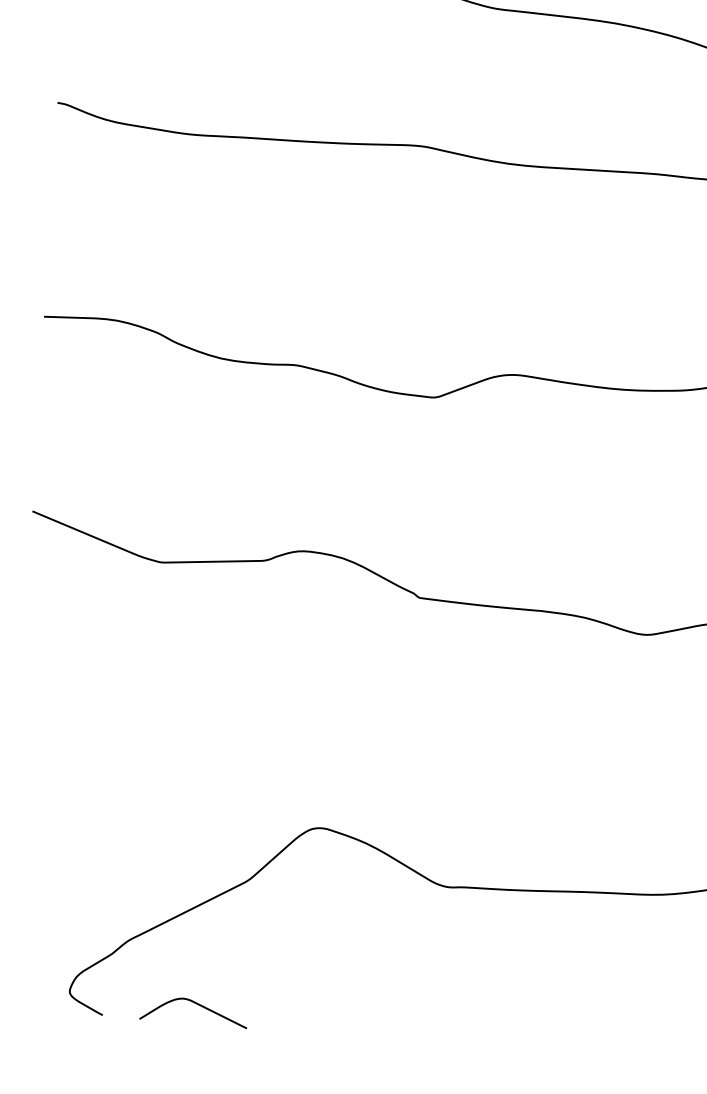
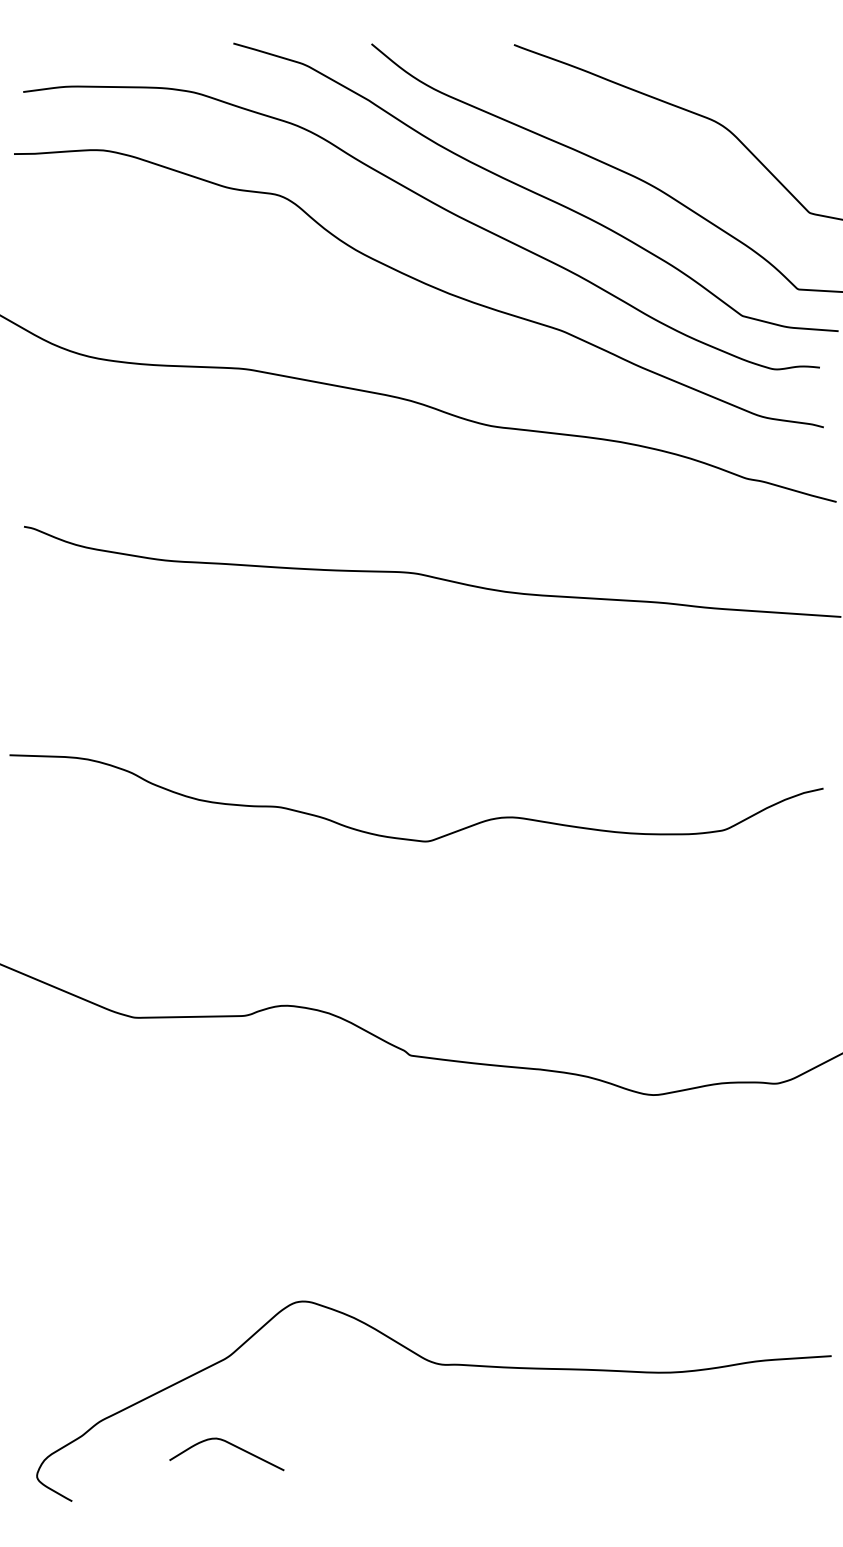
curve: (197, 1005) -> (231, 1445), moved

